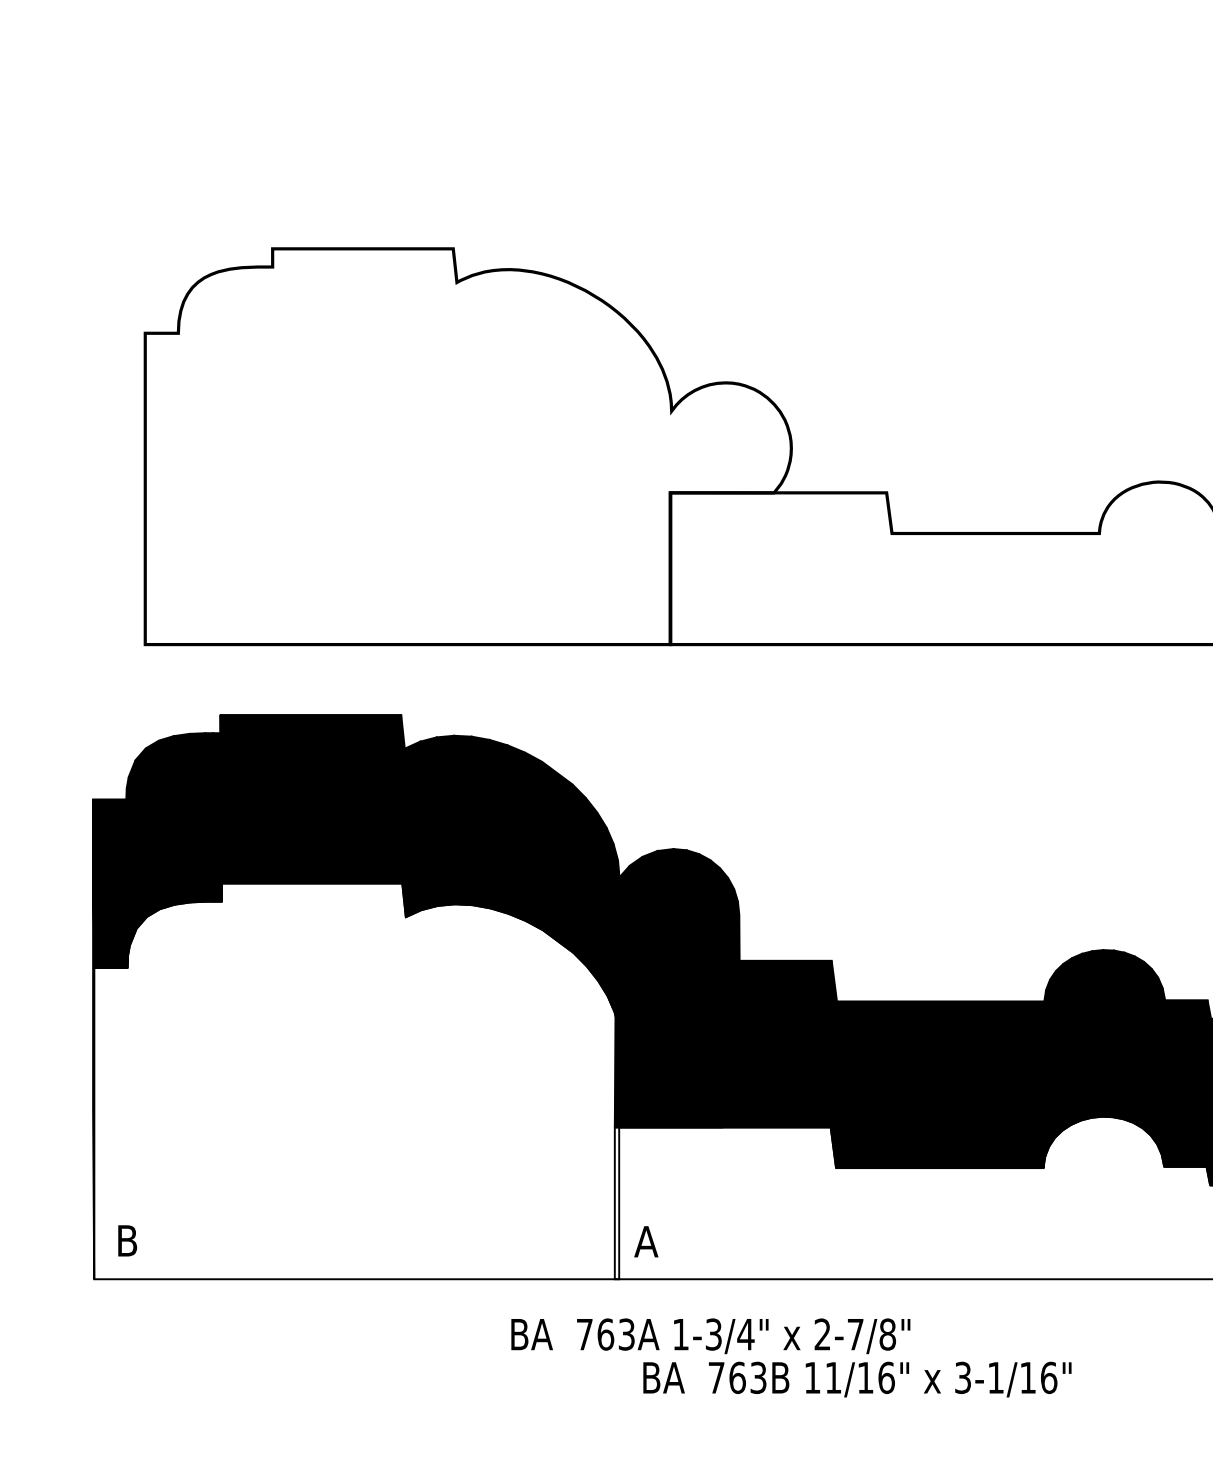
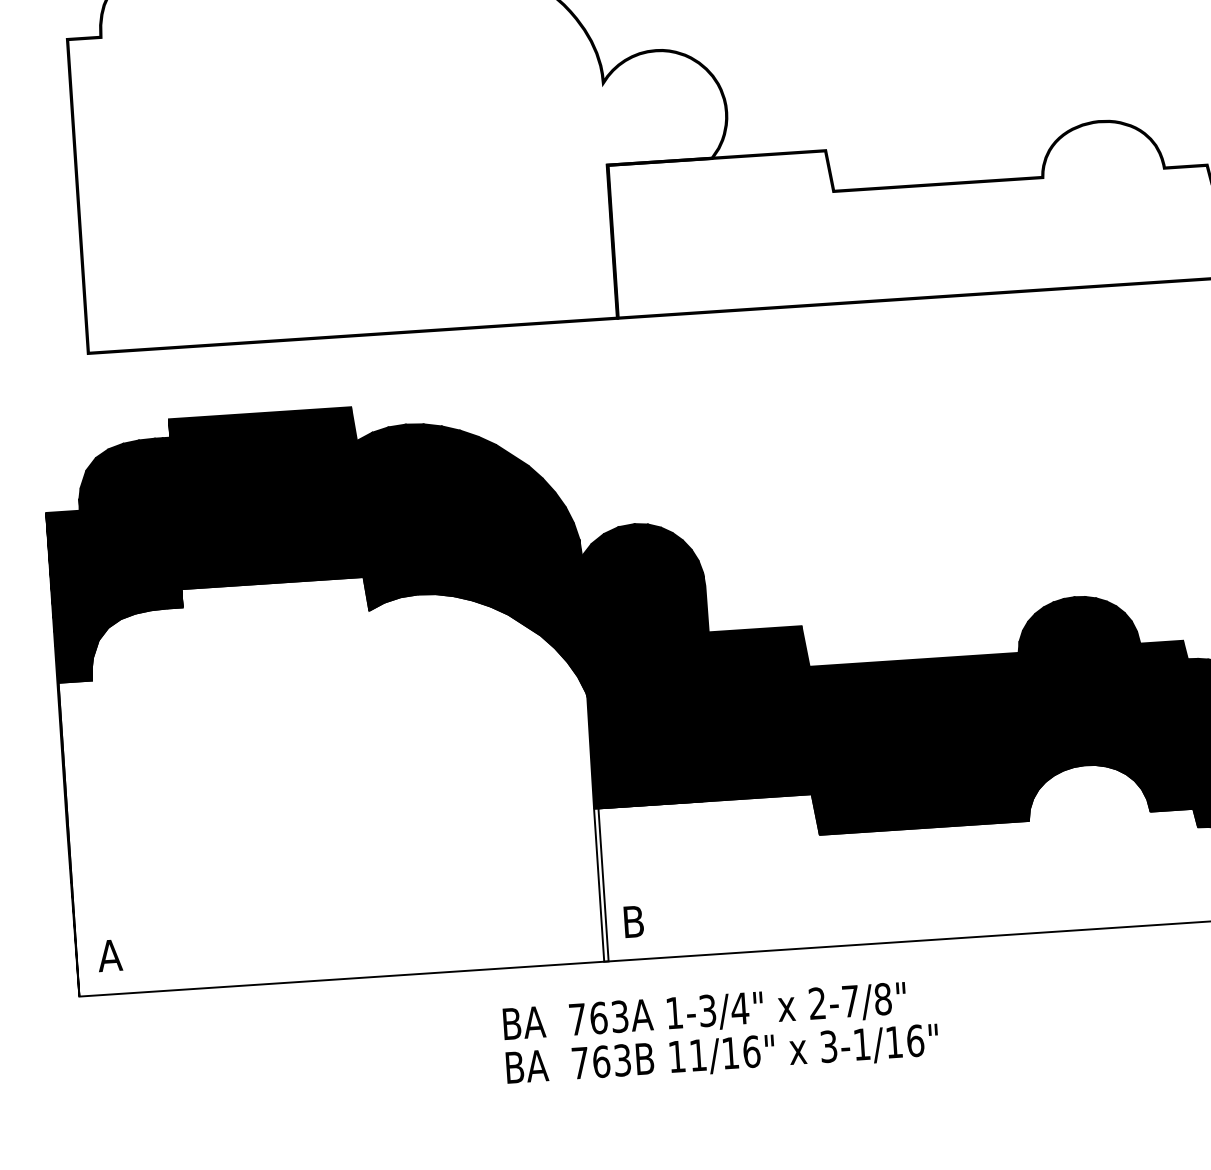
text: (127, 1240) -> (110, 955), B -> A
text: (646, 1241) -> (633, 921), A -> B
text: (857, 1379) -> (722, 1055), moved

